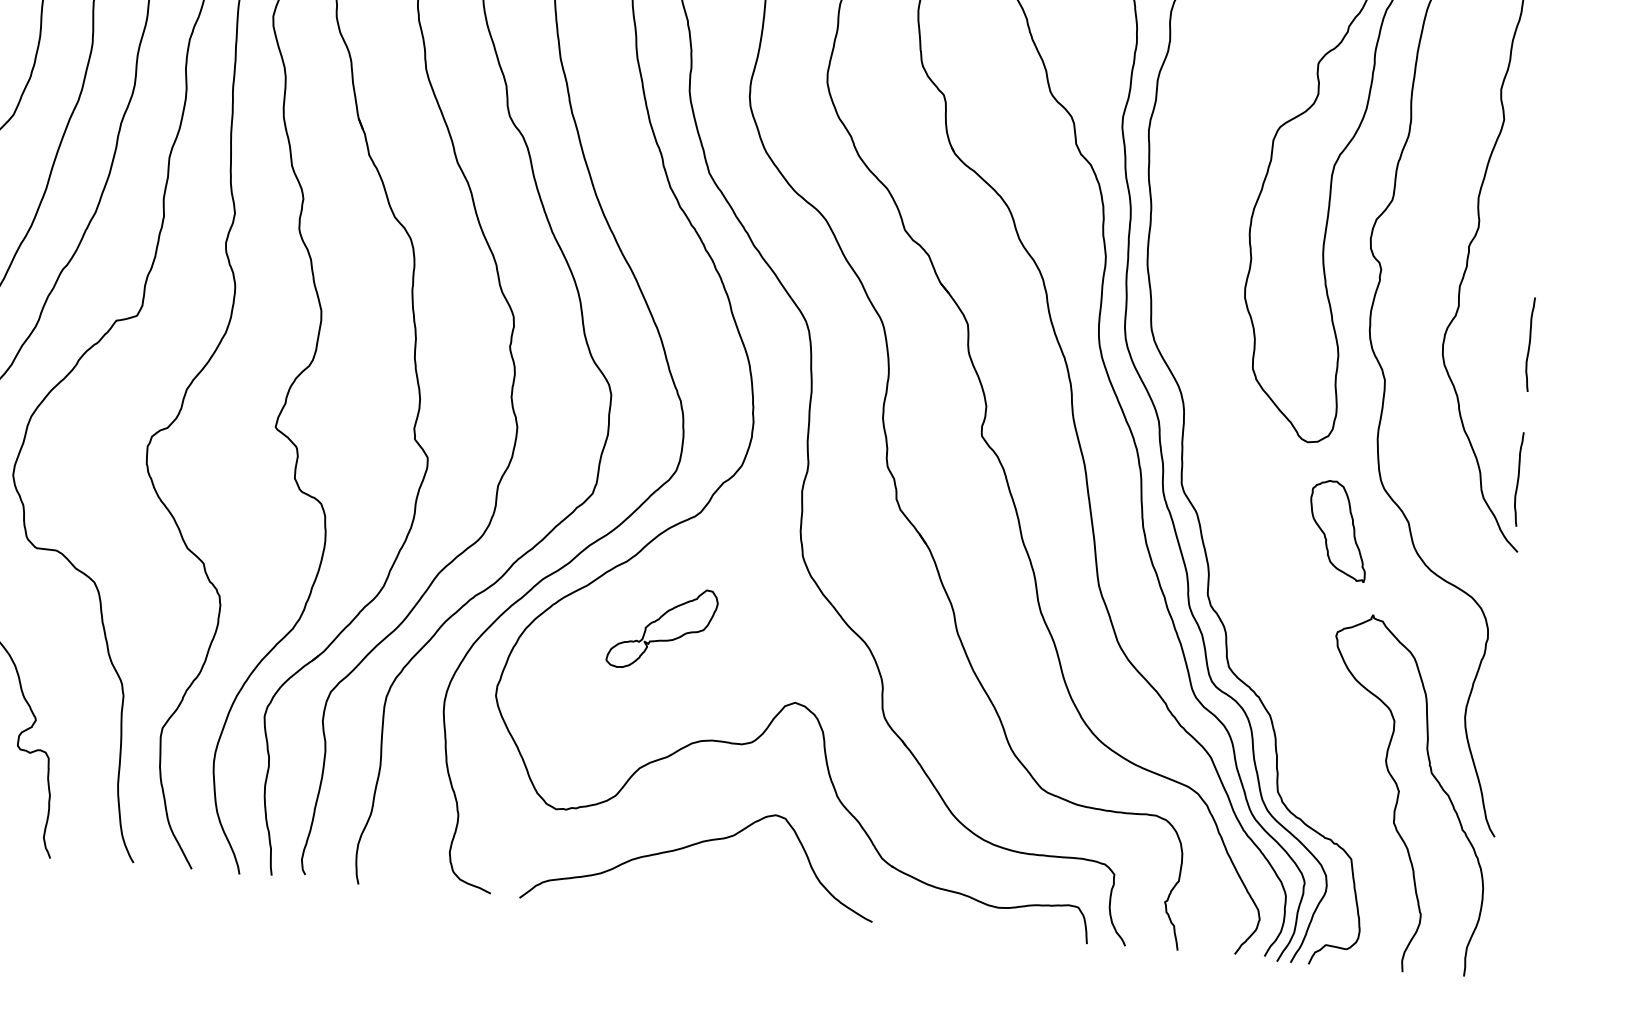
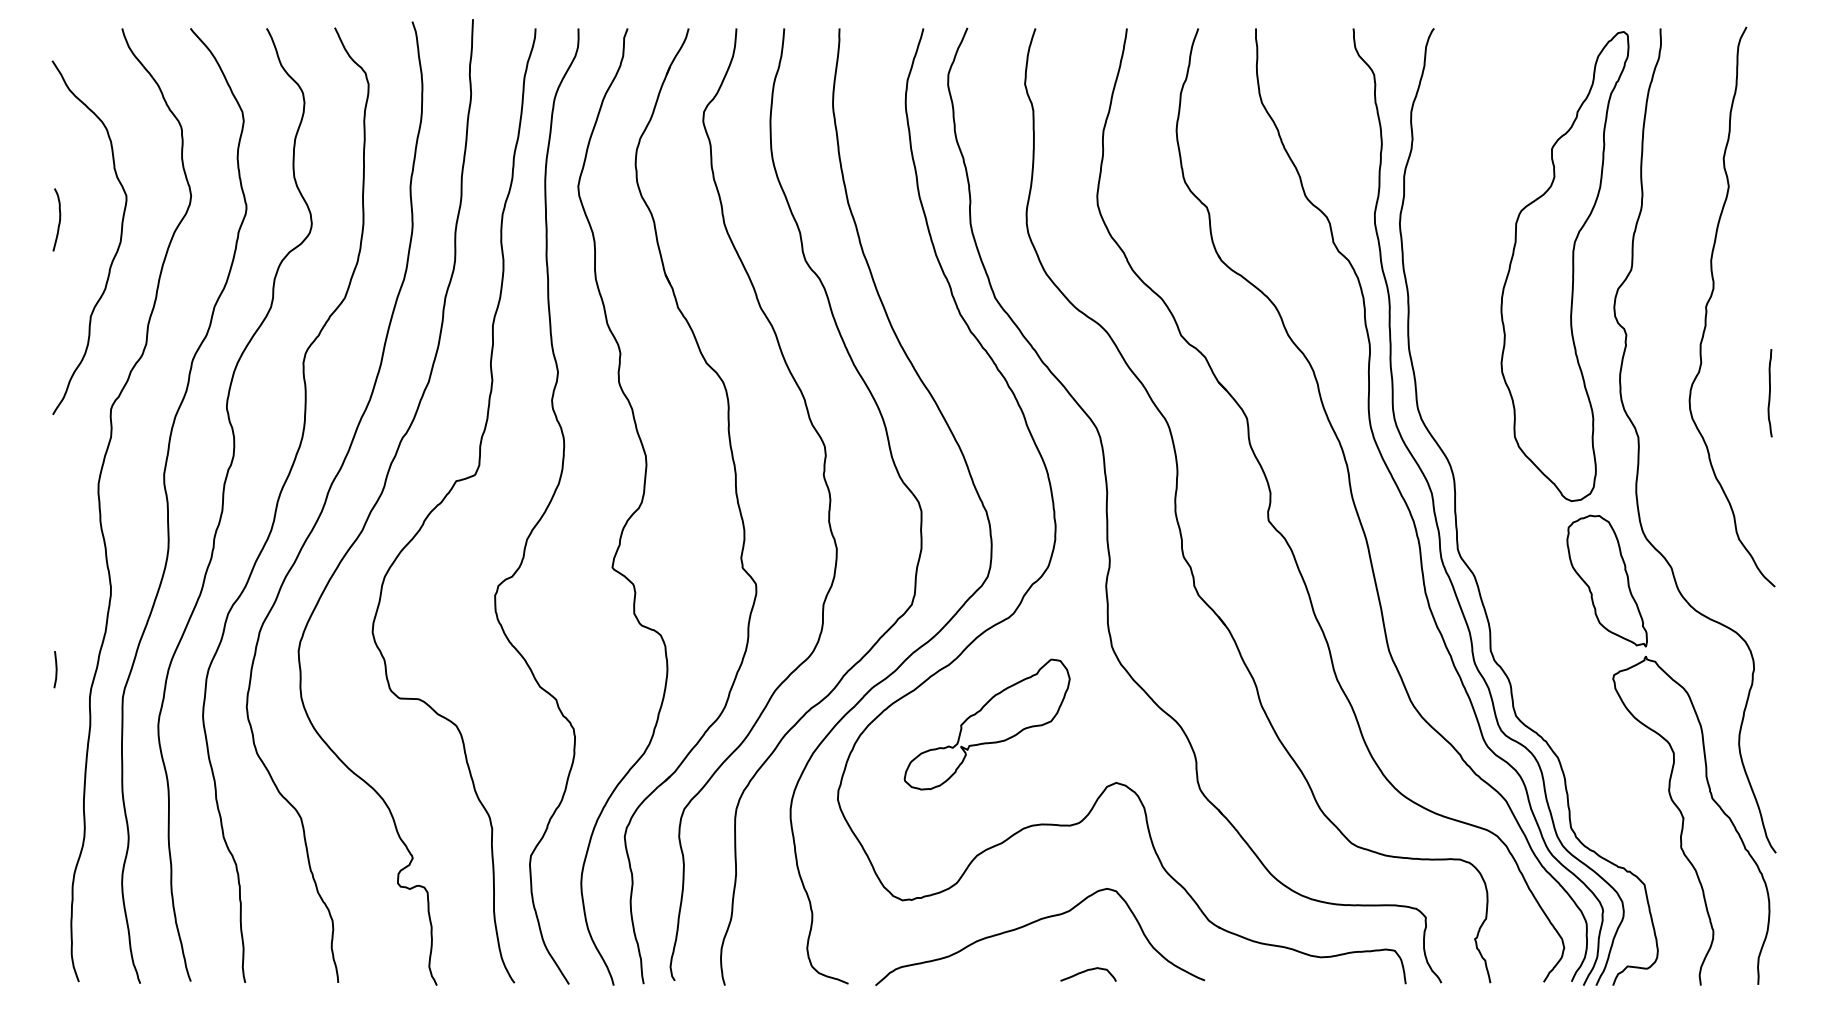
curve: (1517, 479) -> (1769, 519), removed
part: (1337, 530) -> (1606, 580), size x1.43
part: (661, 628) -> (986, 724), size x1.67
curve: (747, 901) -> (1087, 971), added

